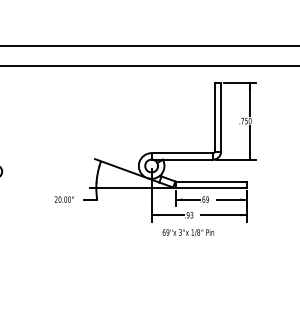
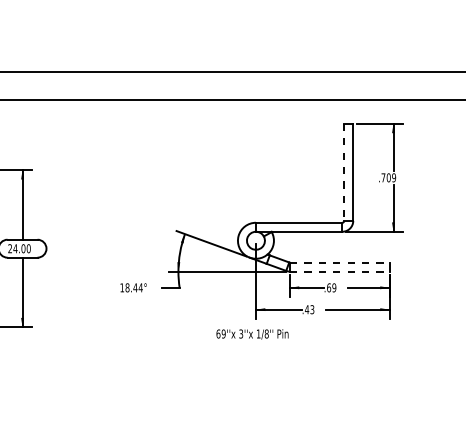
line: (214, 117) -> (344, 172), solid -> dashed
text: (247, 120) -> (390, 177), .750 -> .709
line: (211, 181) -> (339, 262), solid -> dashed
line: (211, 187) -> (339, 271), solid -> dashed
text: (62, 199) -> (131, 287), 20.00° -> 18.44°
text: (187, 215) -> (306, 309), .93 -> .43
text: (188, 232) -> (252, 334), moved

